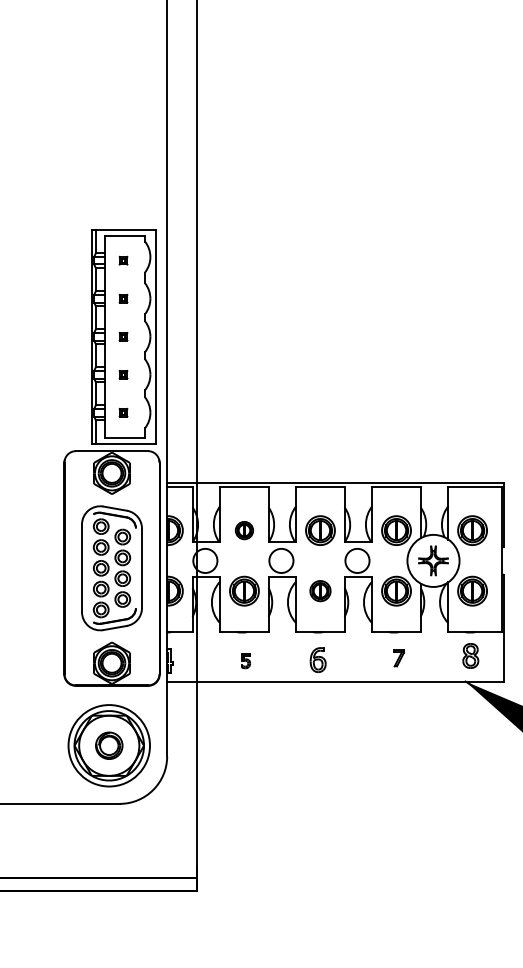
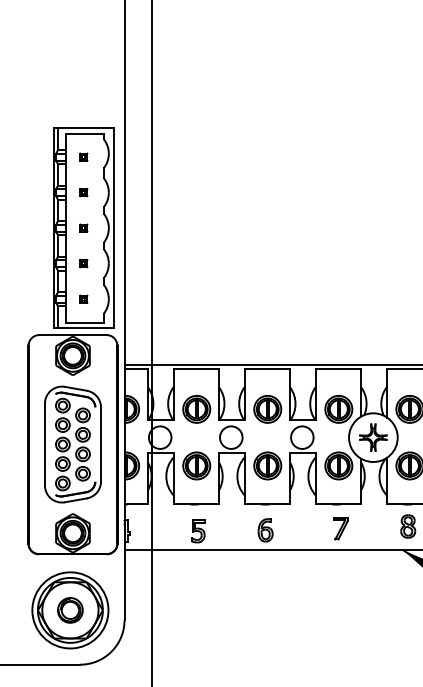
part: (244, 530) -> (196, 409), size x1.67
part: (320, 590) -> (267, 465), size x1.43
part: (398, 658) -> (340, 528), size x1.43
part: (245, 660) -> (197, 530), size x1.67

